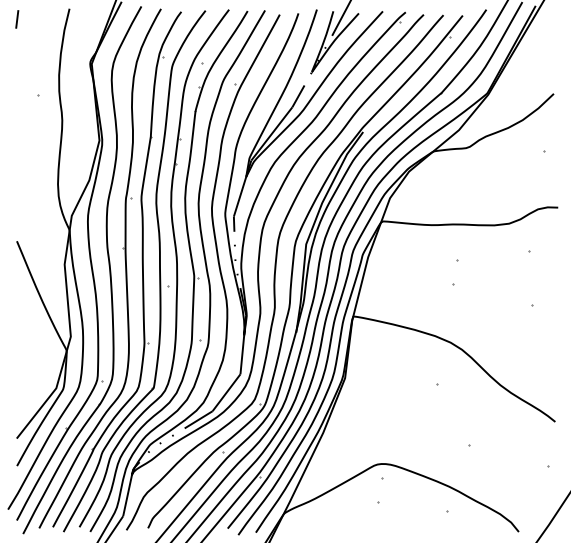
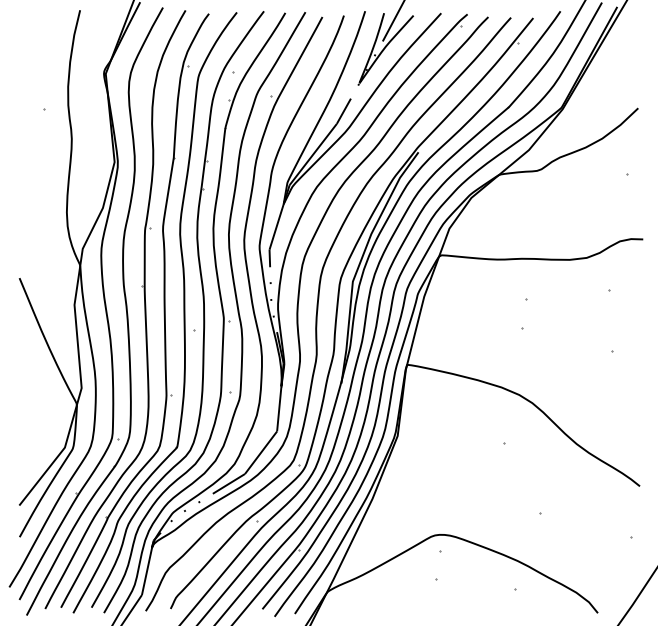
line: (17, 19) -> (20, 22), removed

